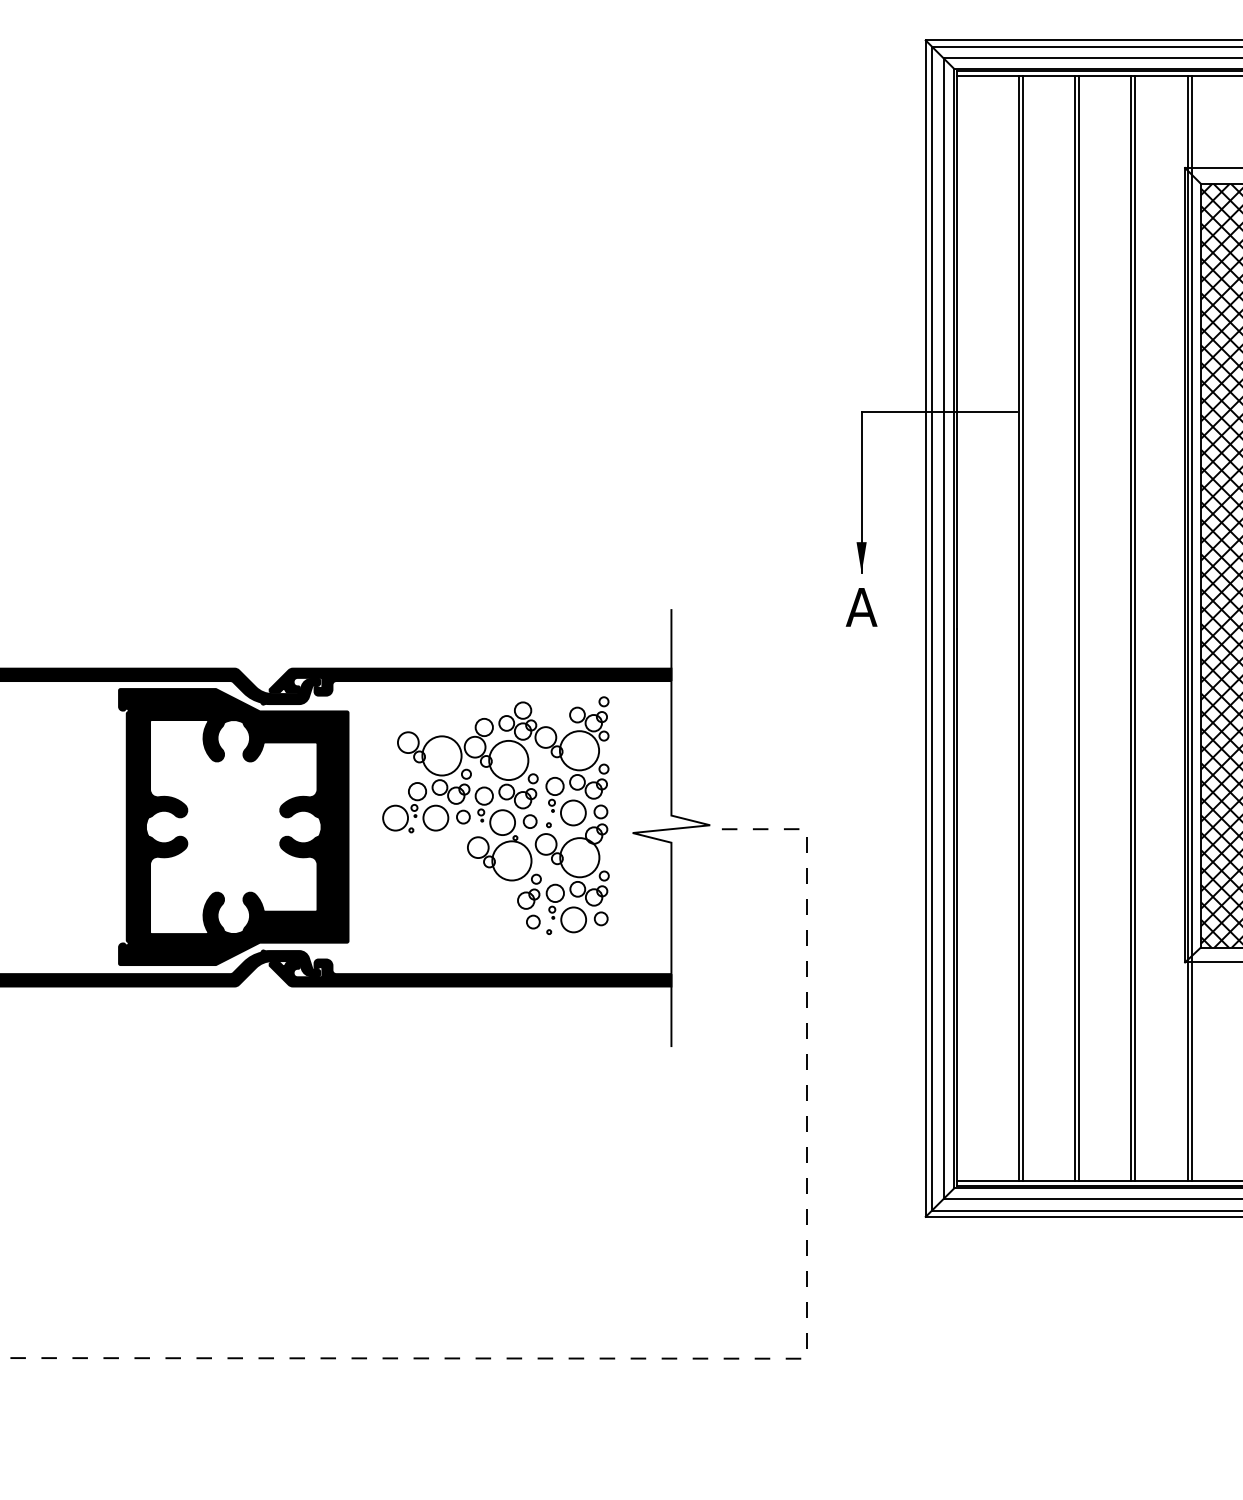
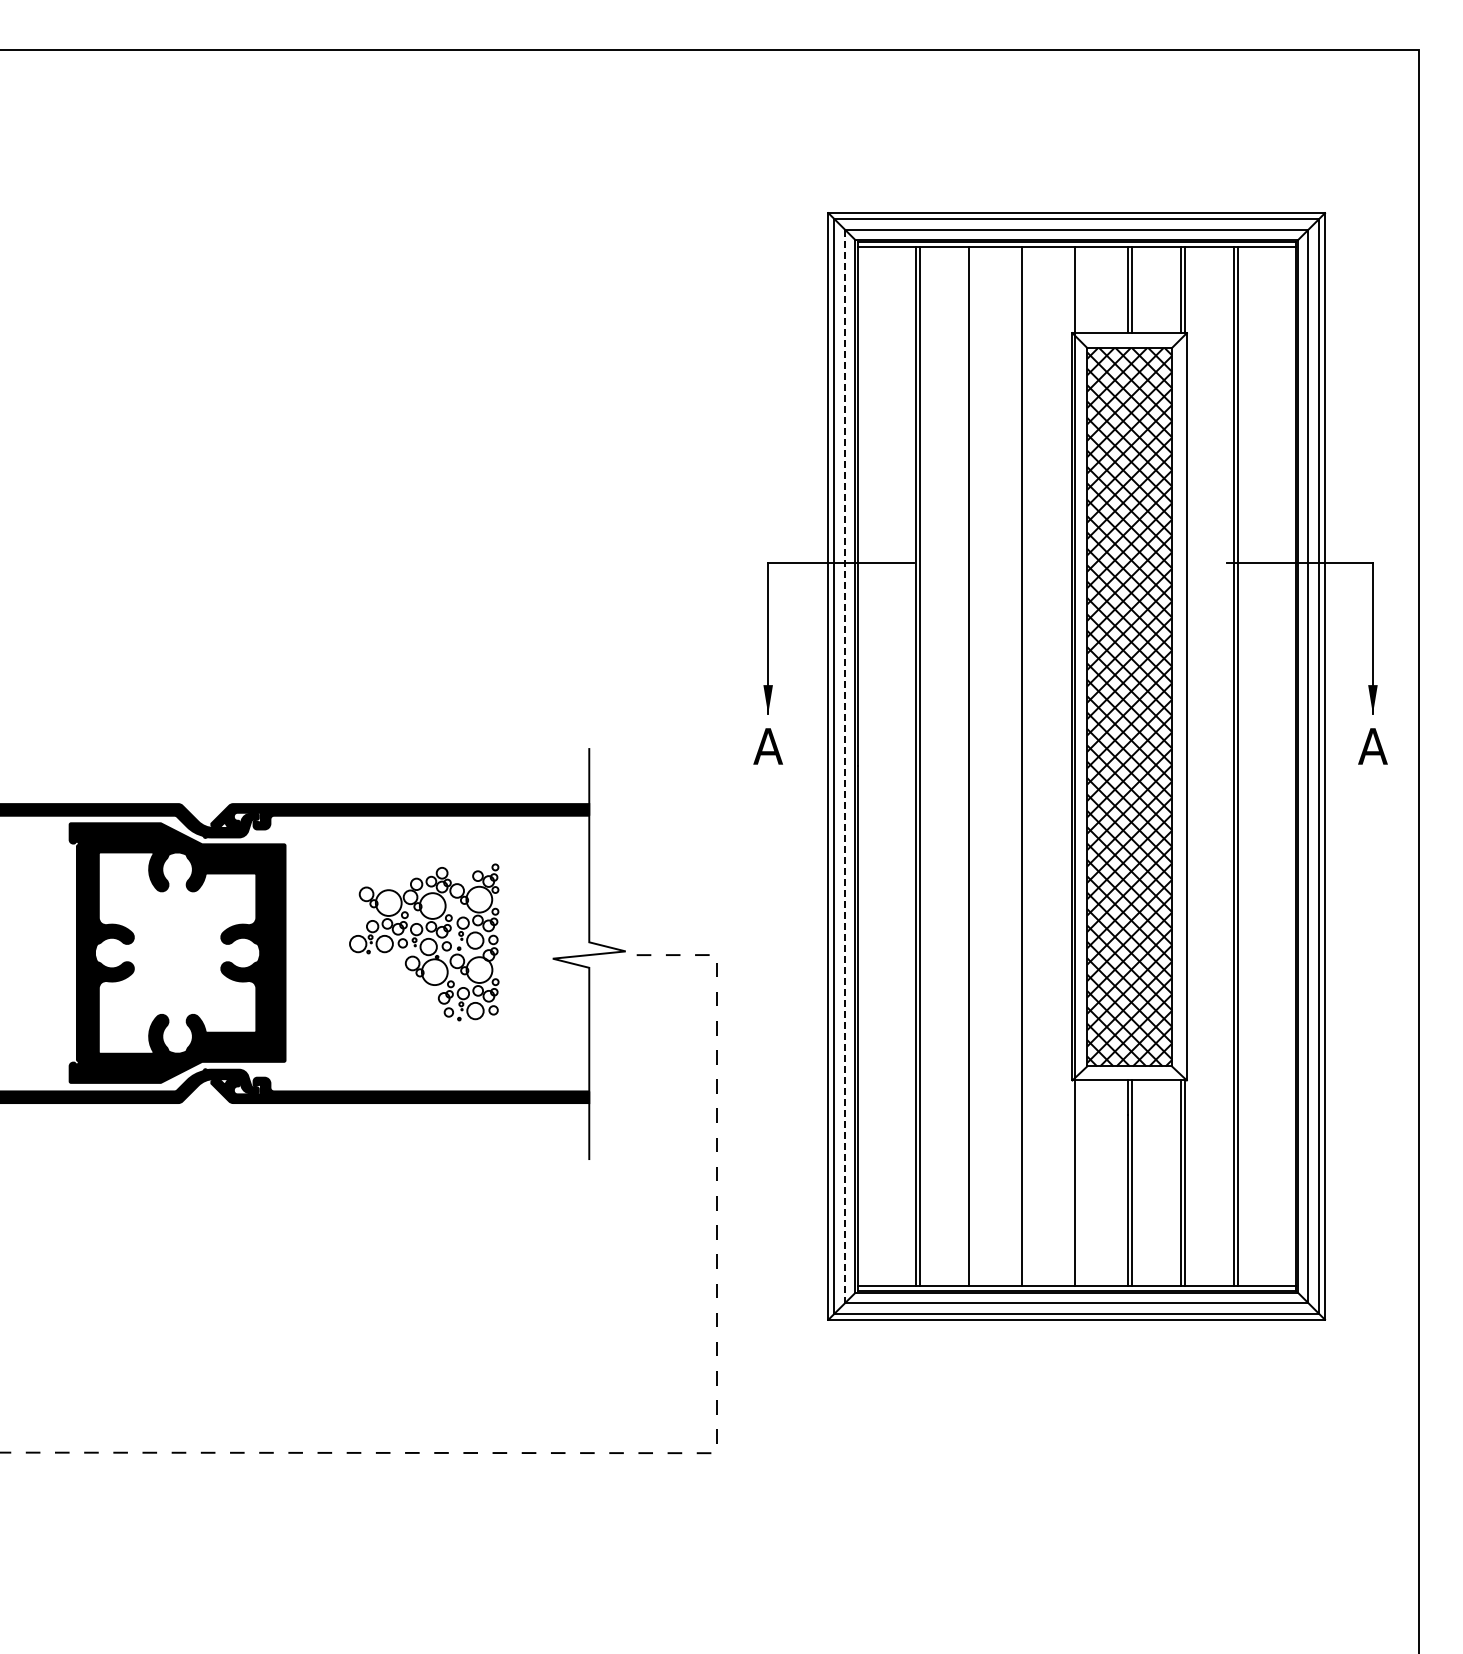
line: (943, 628) -> (845, 766), solid -> dashed
line: (1078, 628) -> (972, 766), removed
line: (1135, 628) -> (1025, 766), removed
line: (1191, 628) -> (1078, 766), removed
part: (496, 815) -> (424, 942), size x0.7

